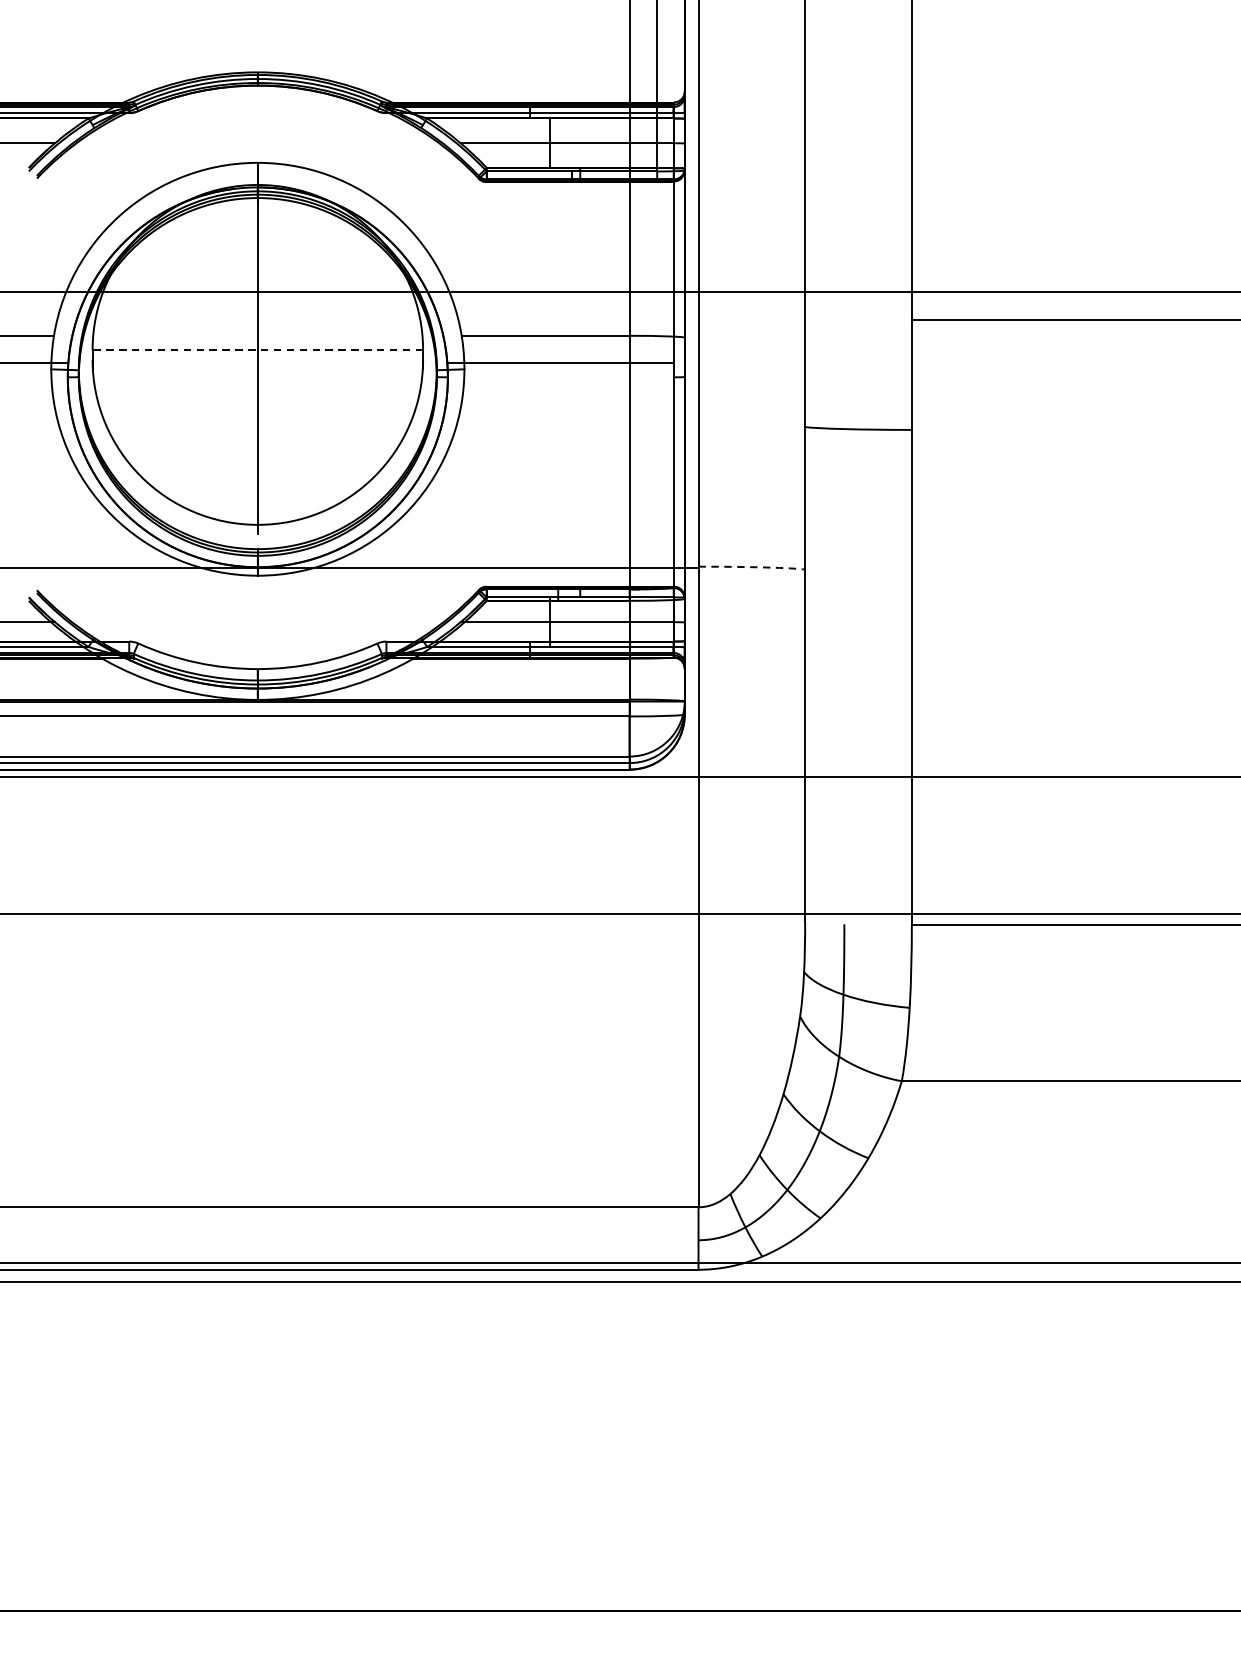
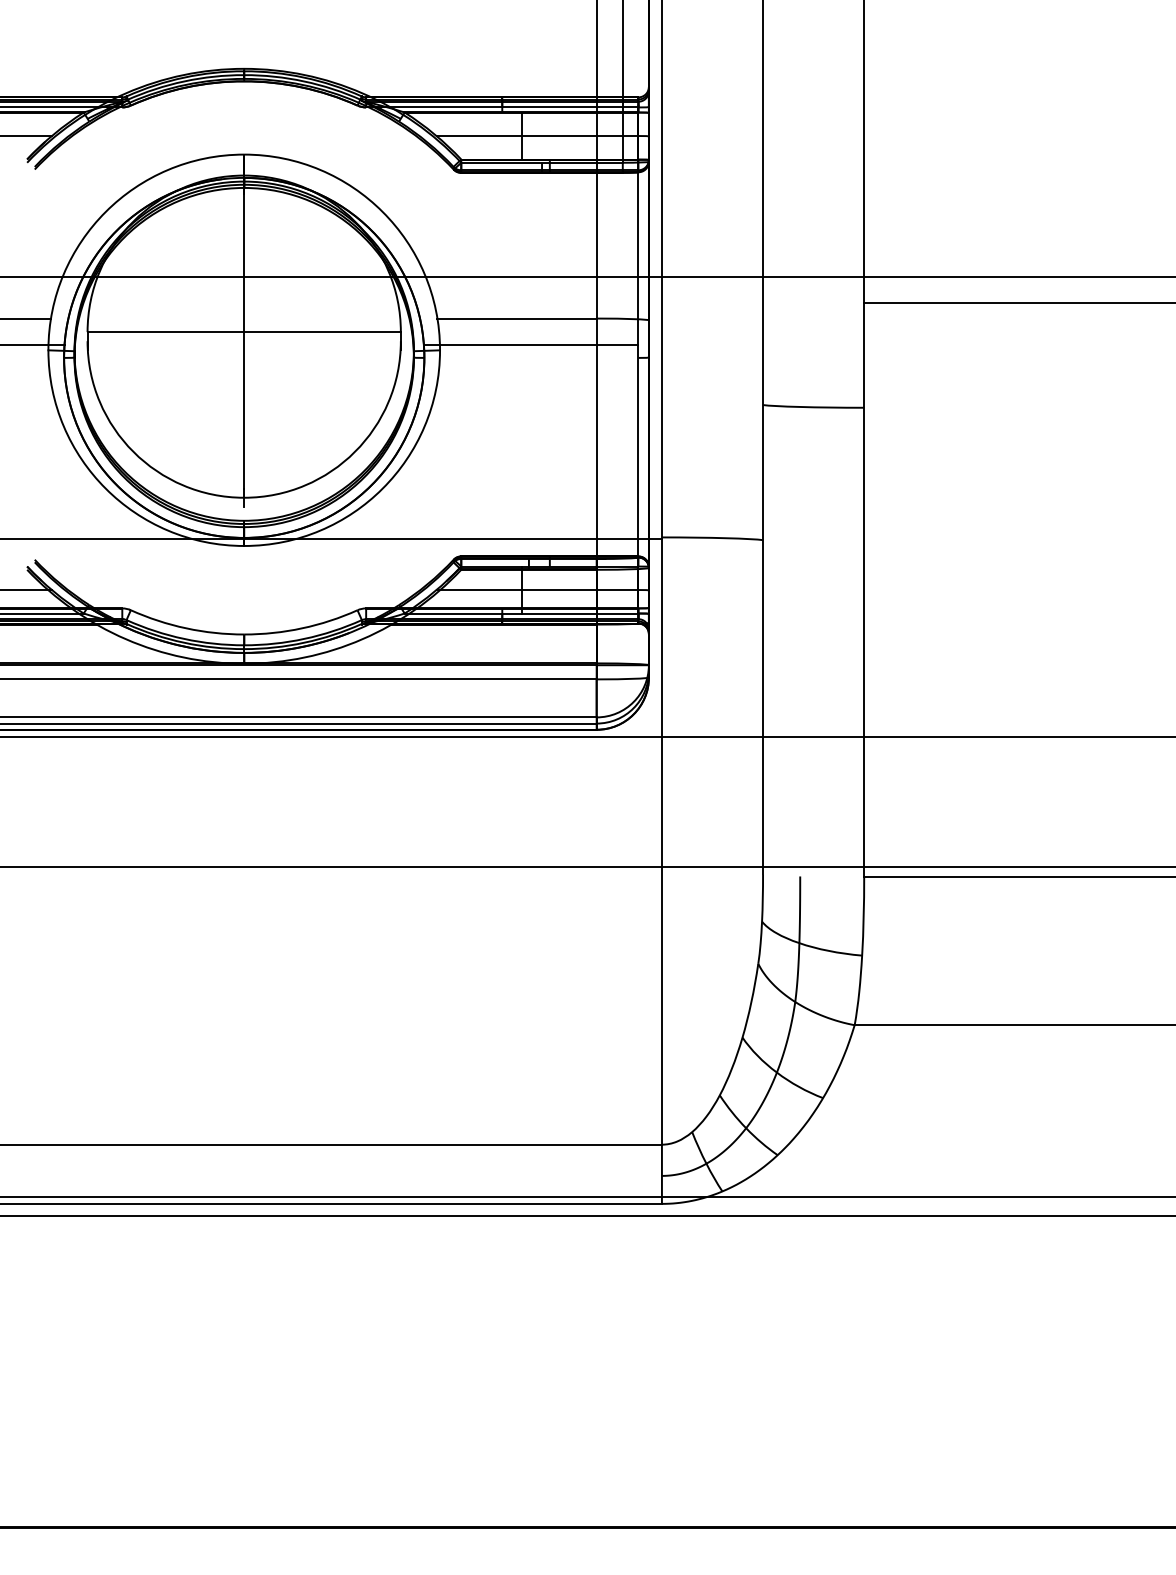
line: (258, 350) -> (244, 332), dashed -> solid
arc: (757, 566) -> (717, 537), dashed -> solid

